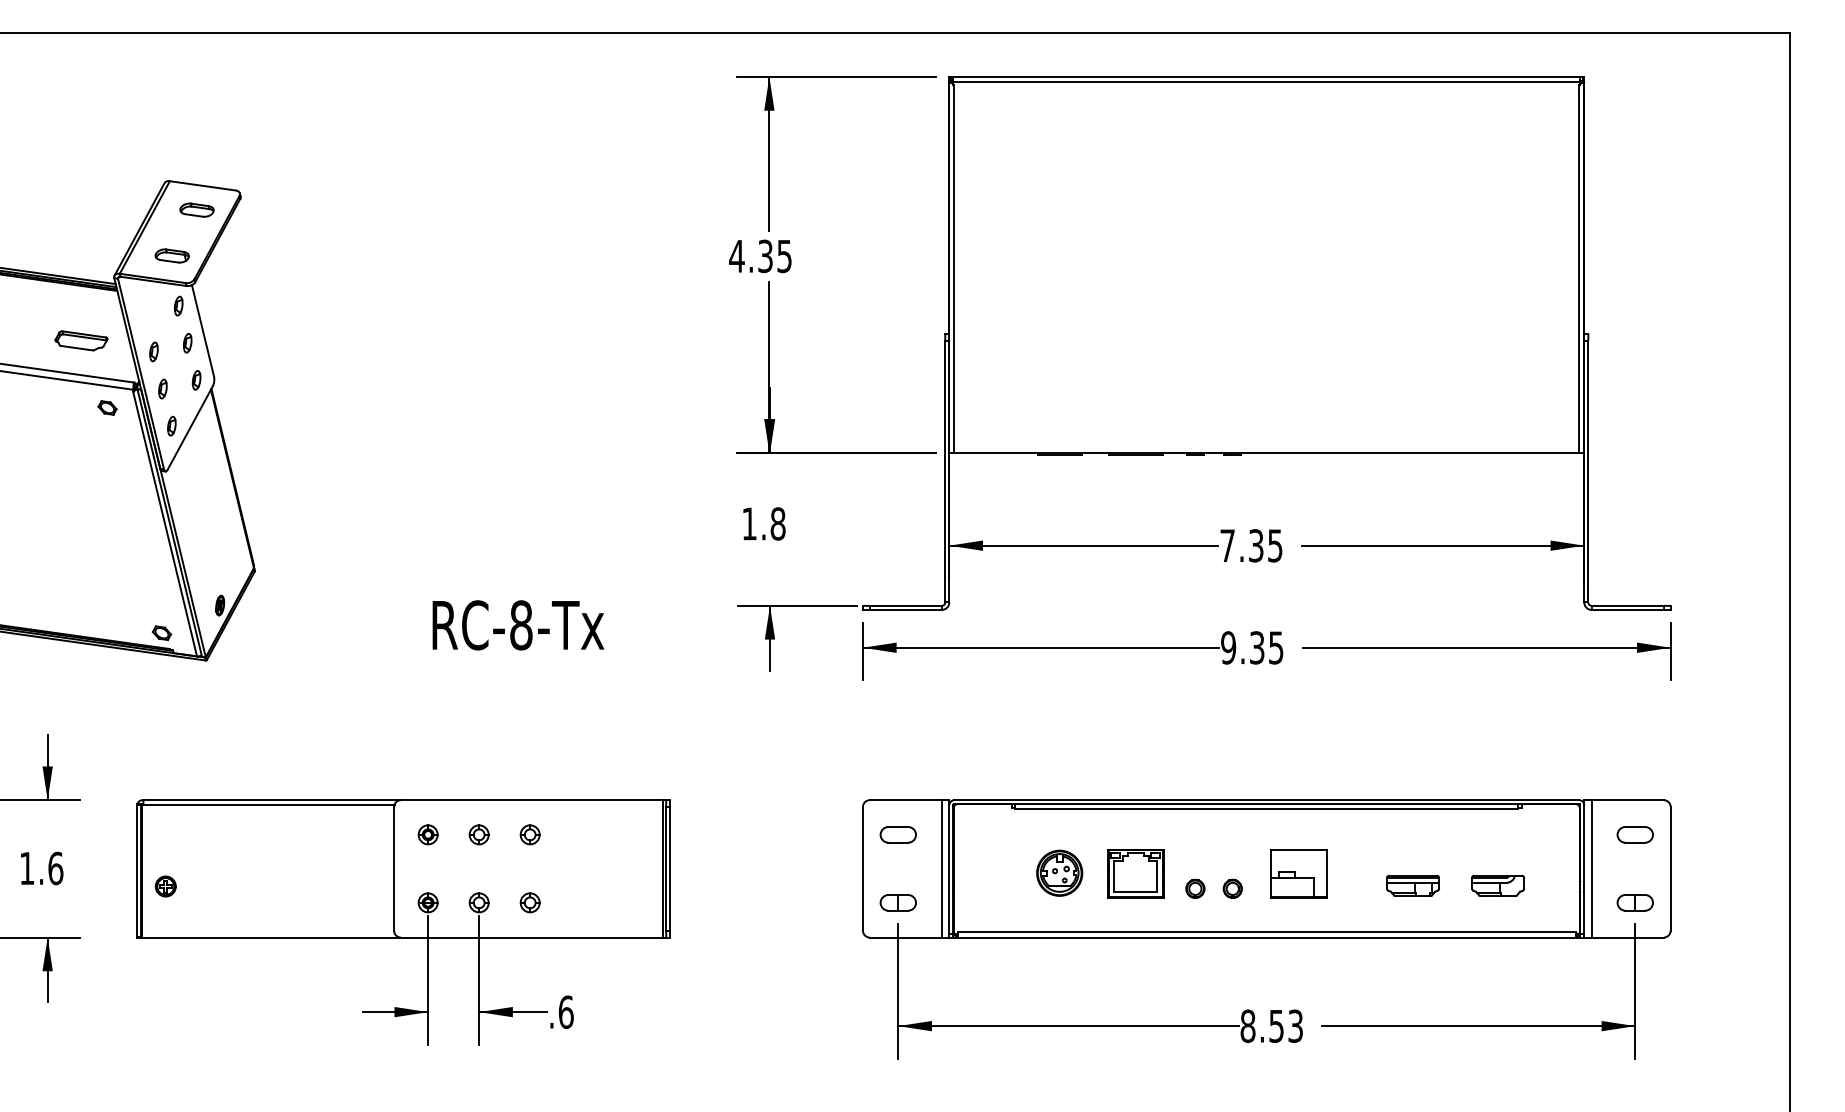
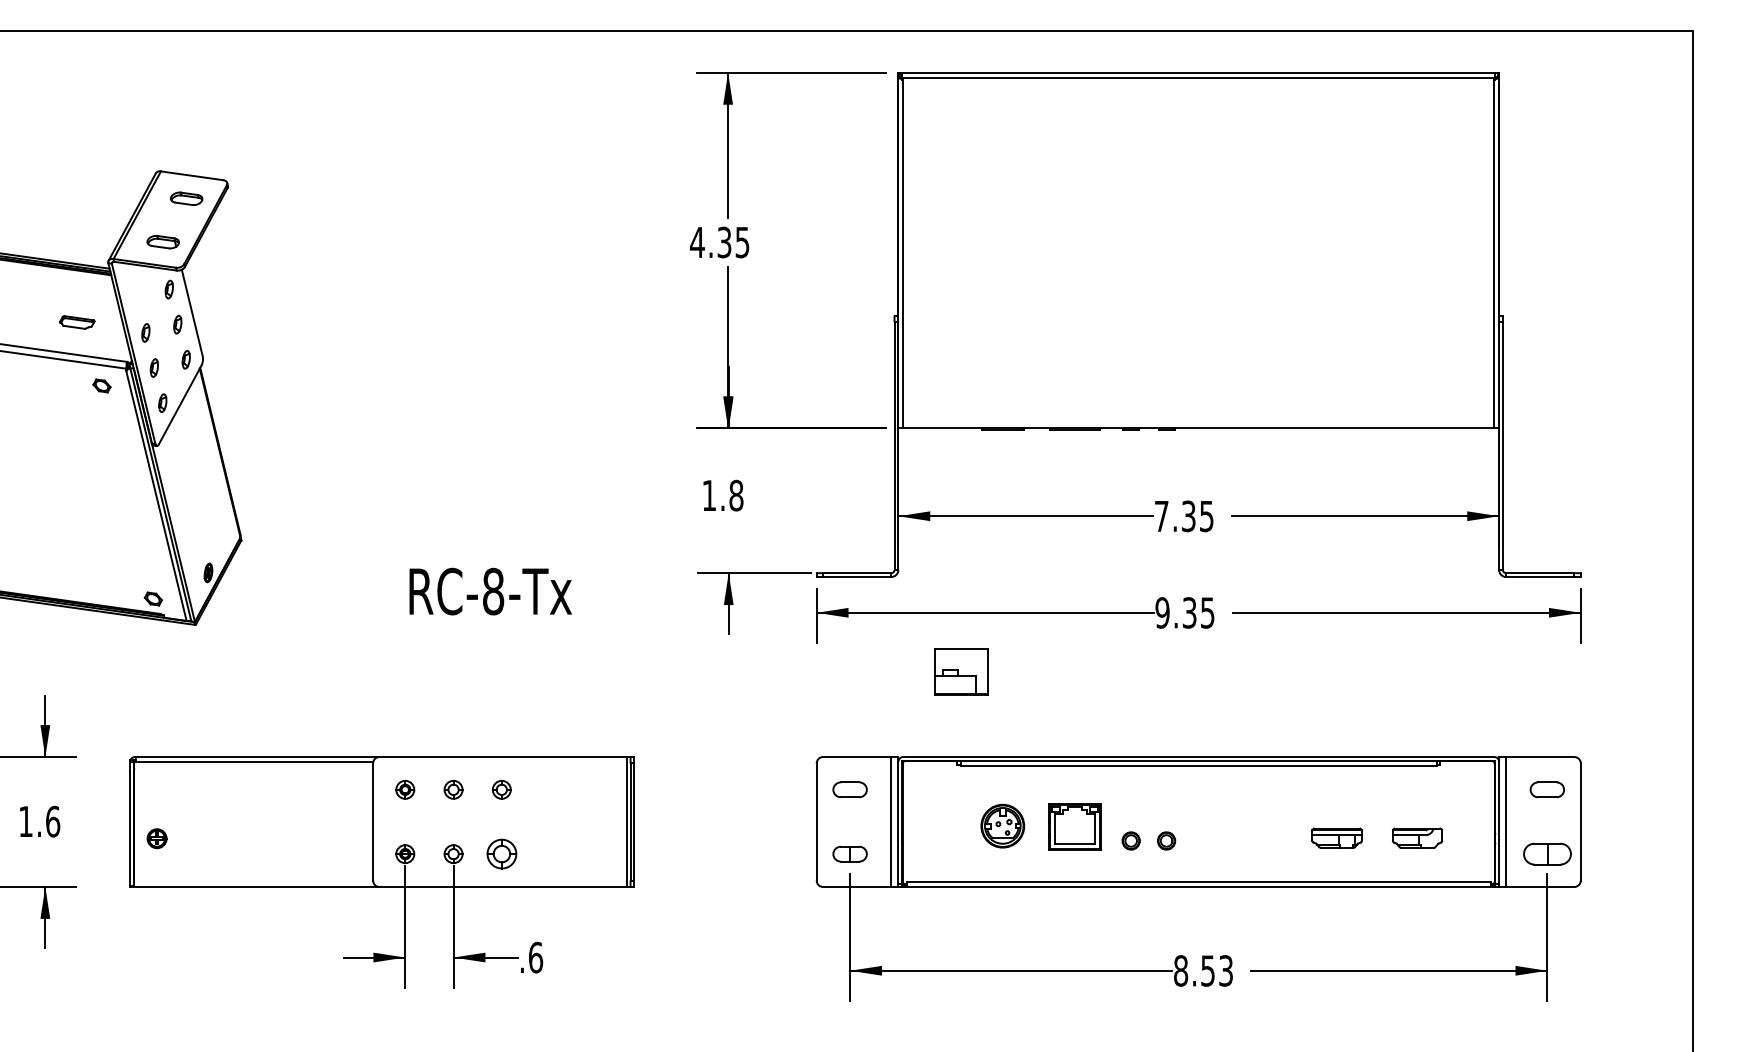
part: (81, 340) -> (77, 322), size x0.7
part: (1298, 873) -> (960, 671), moved
part: (529, 902) -> (501, 853), size x1.6
part: (1634, 902) -> (1546, 853), size x1.4

